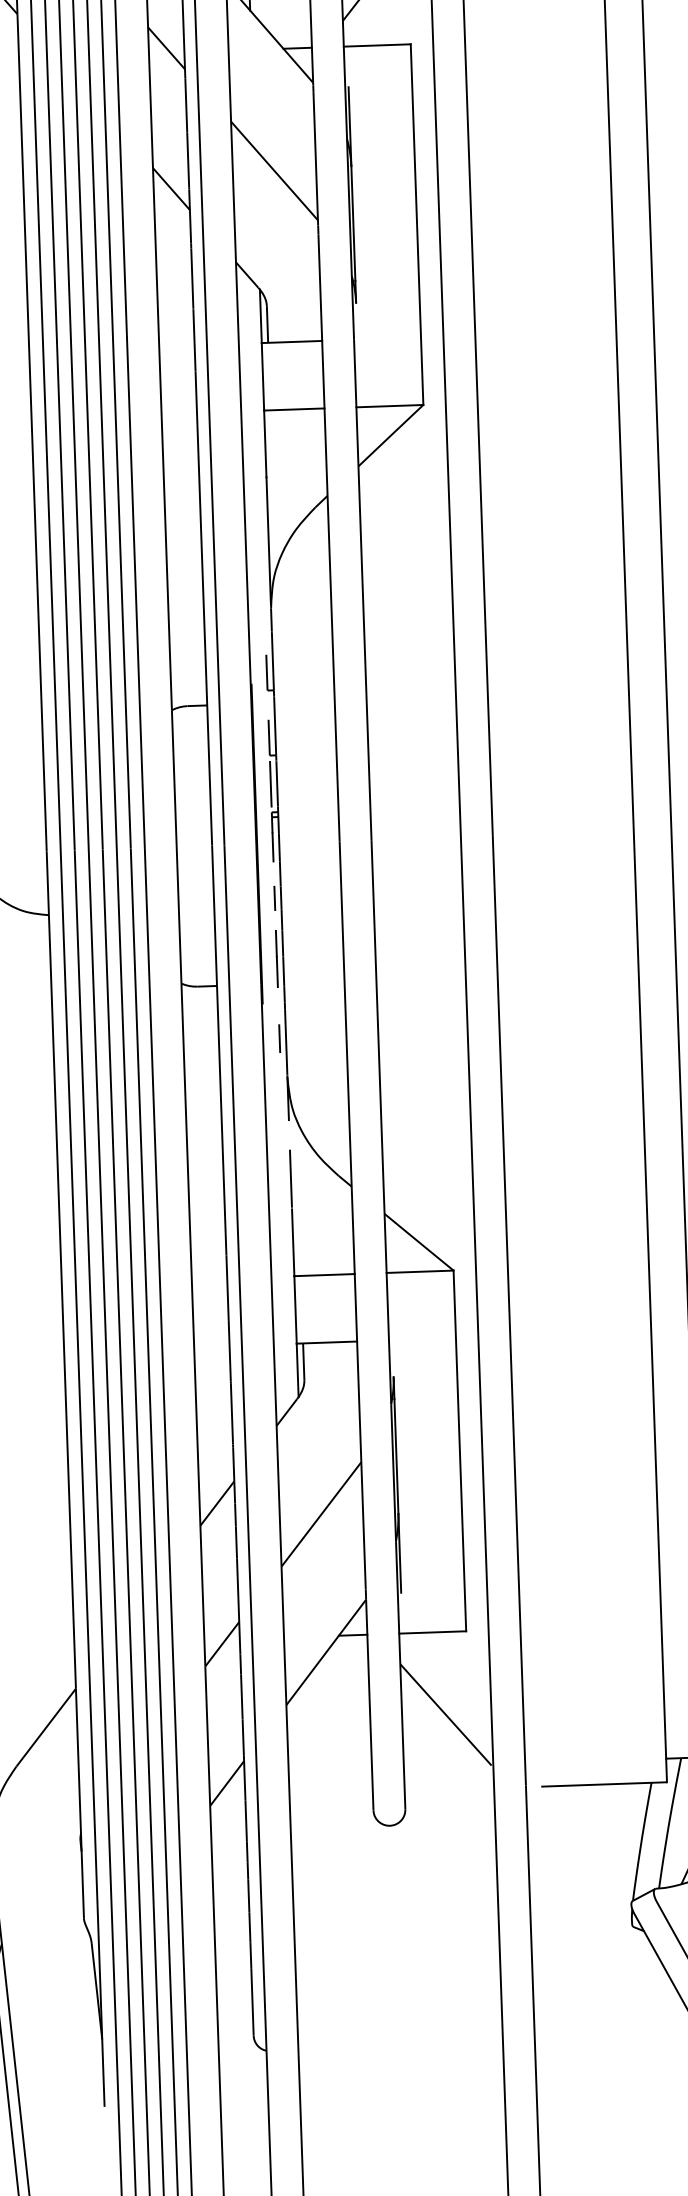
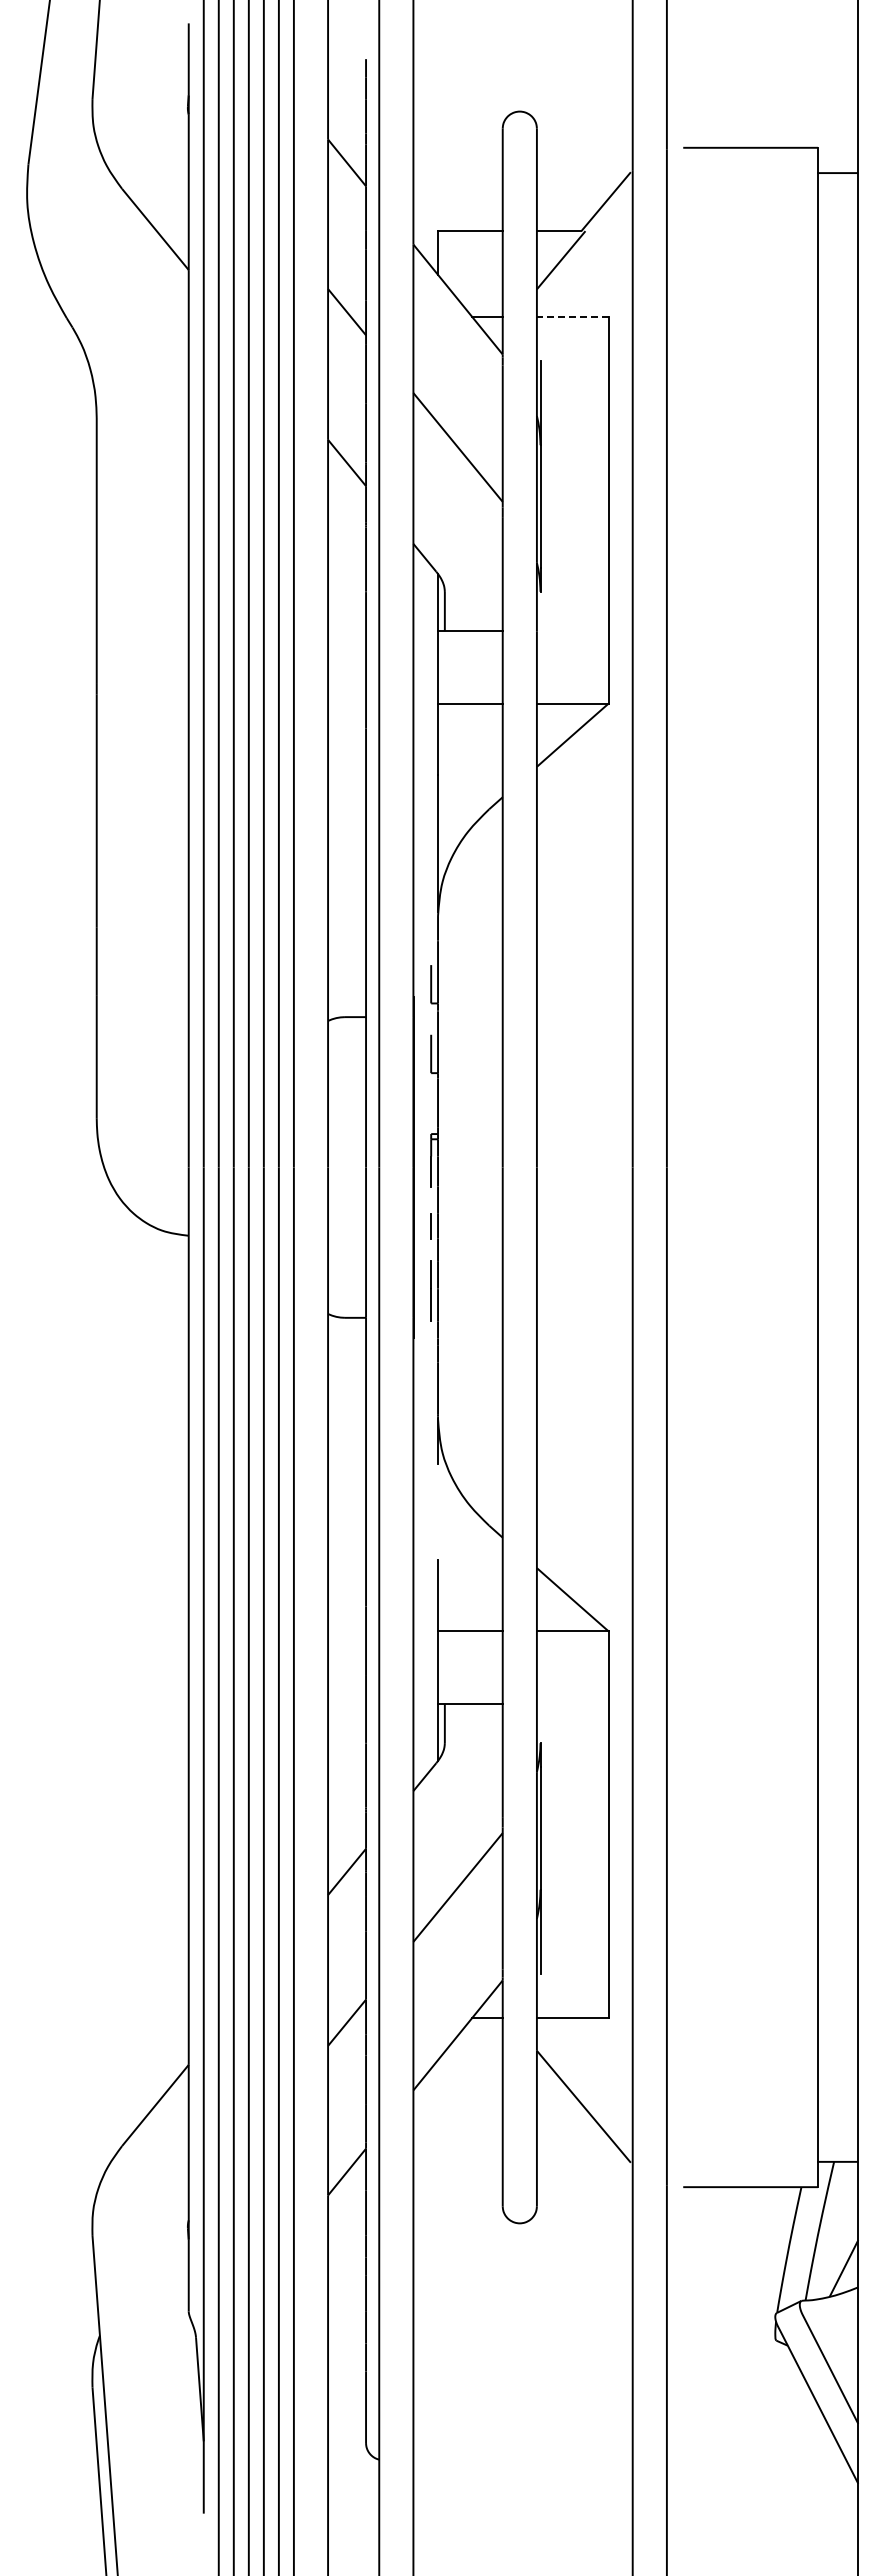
line: (377, 45) -> (572, 316), solid -> dashed
line: (271, 783) -> (431, 1103), removed
line: (279, 1038) -> (431, 1376), removed
line: (291, 1178) -> (438, 1526), removed

